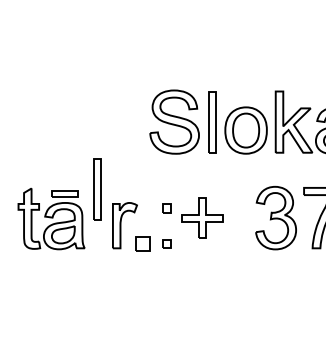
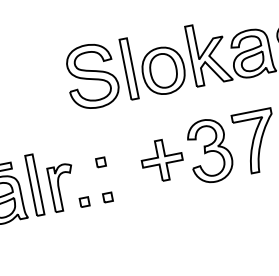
part: (97, 189) -> (34, 184), moved
part: (202, 217) -> (162, 159), moved
part: (143, 243) -> (84, 201), size x0.62

